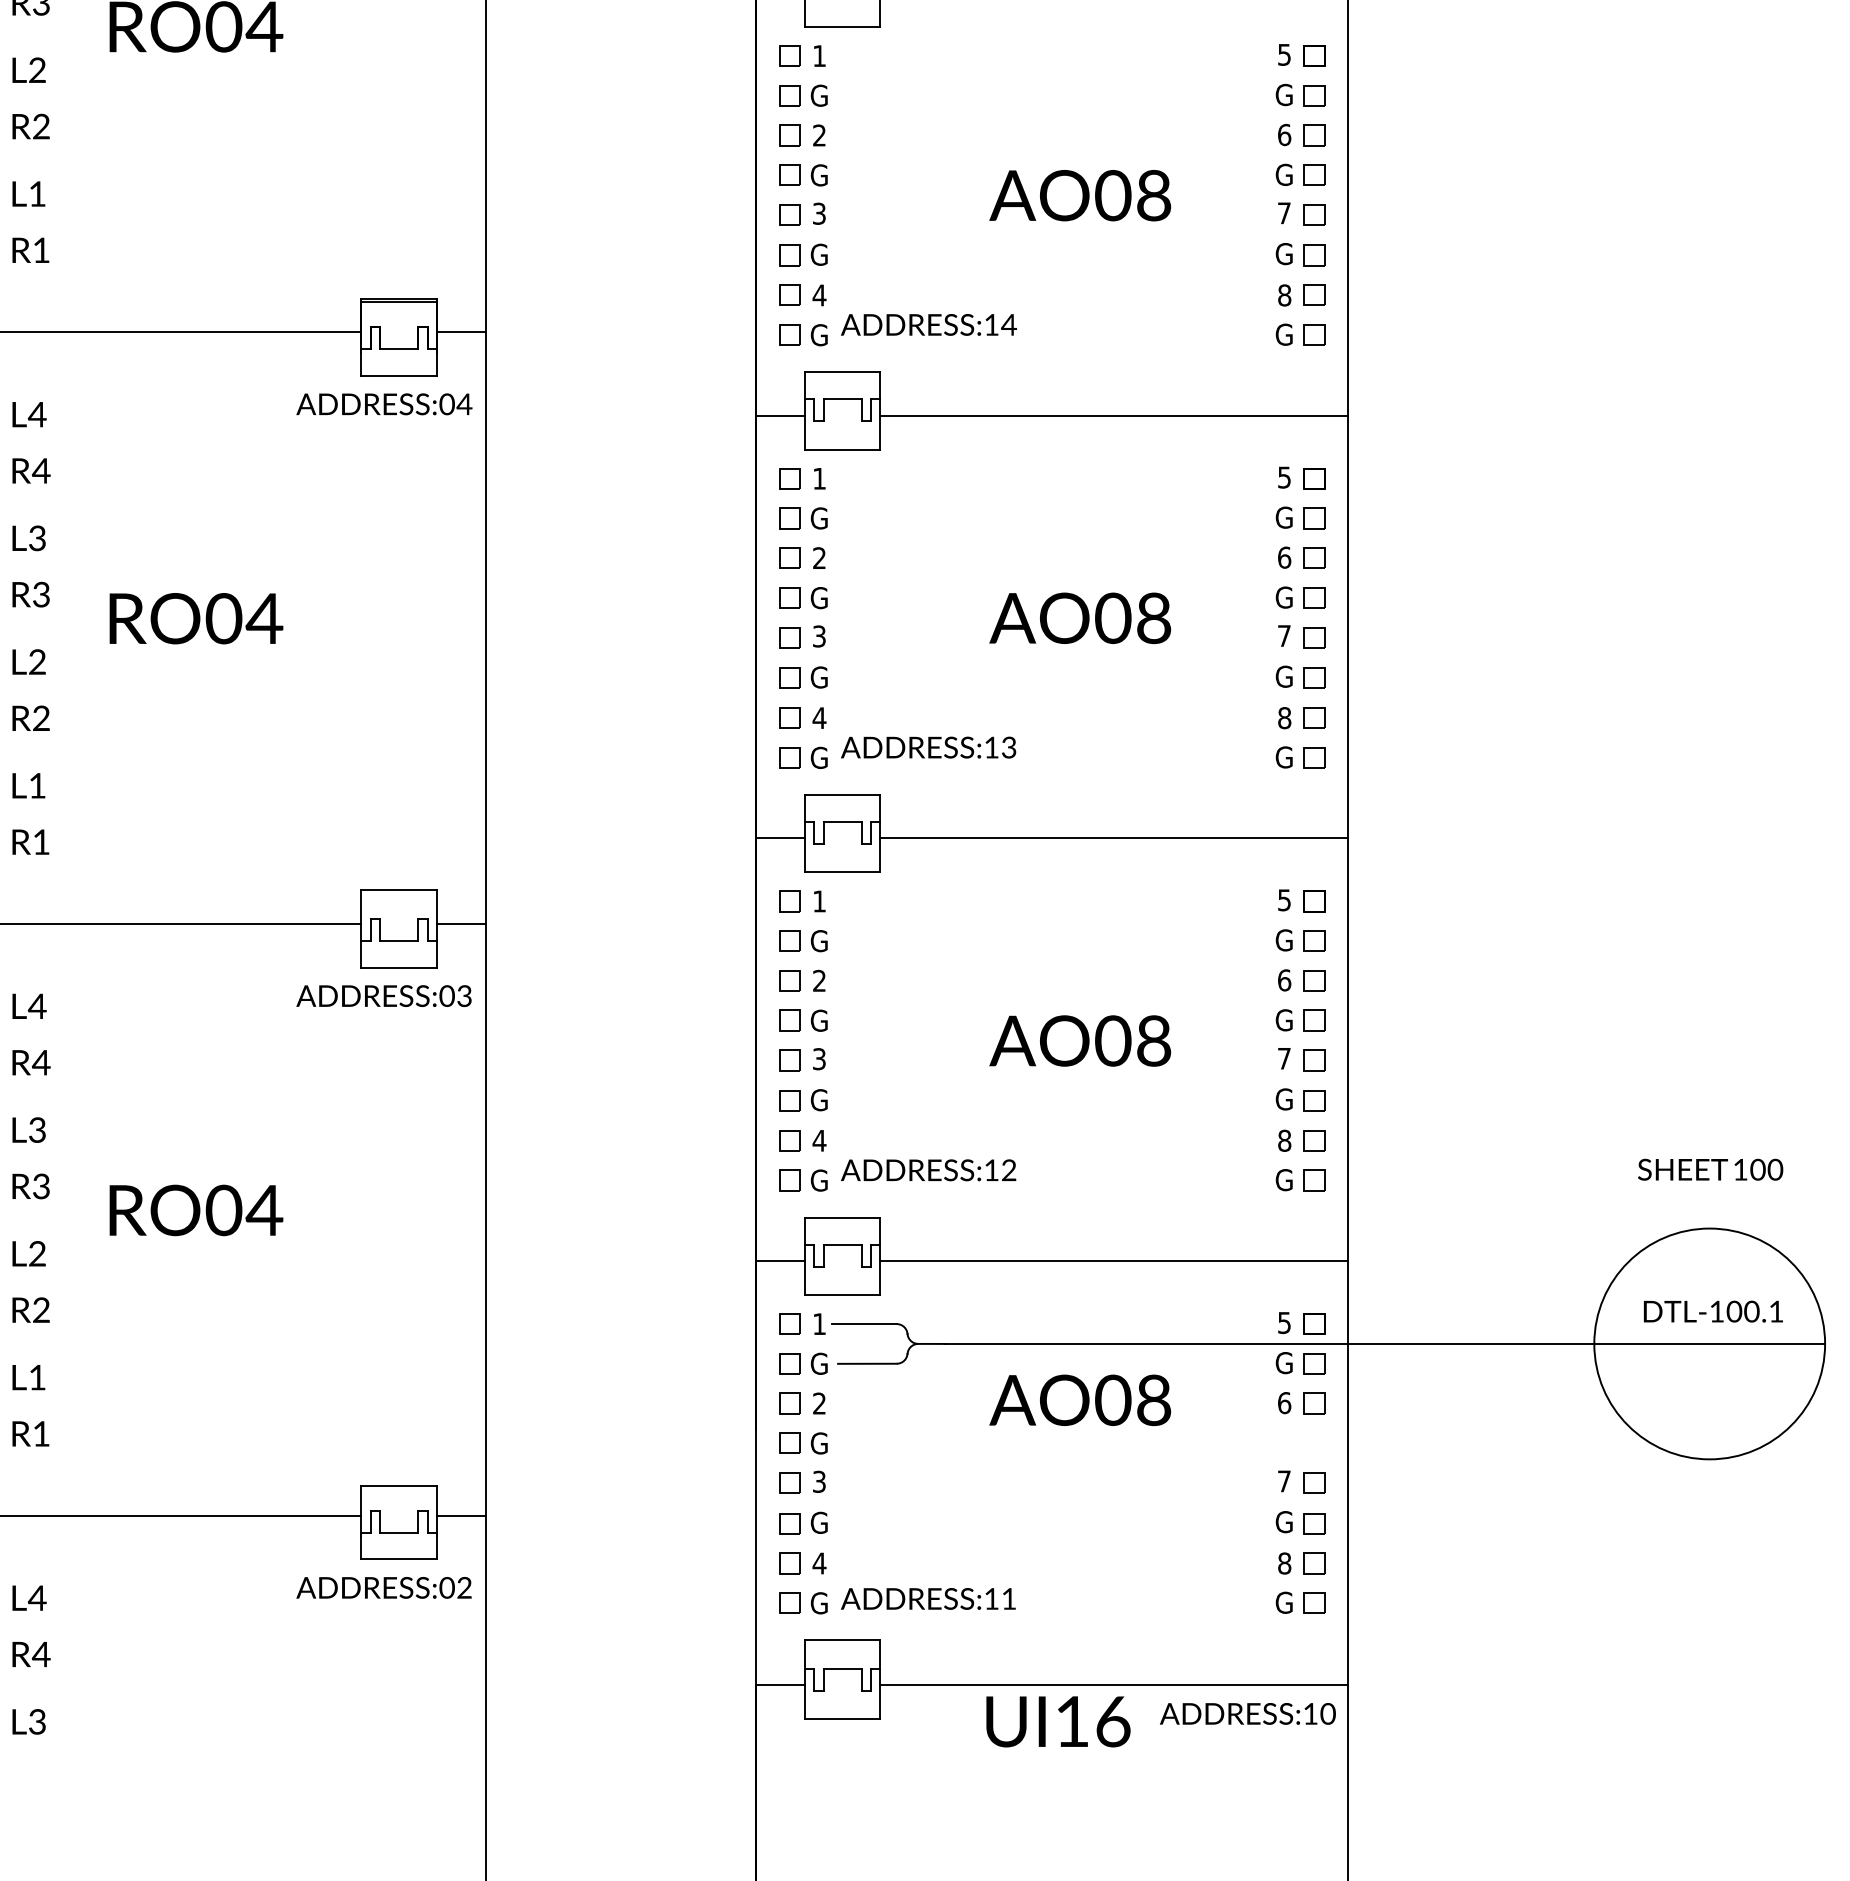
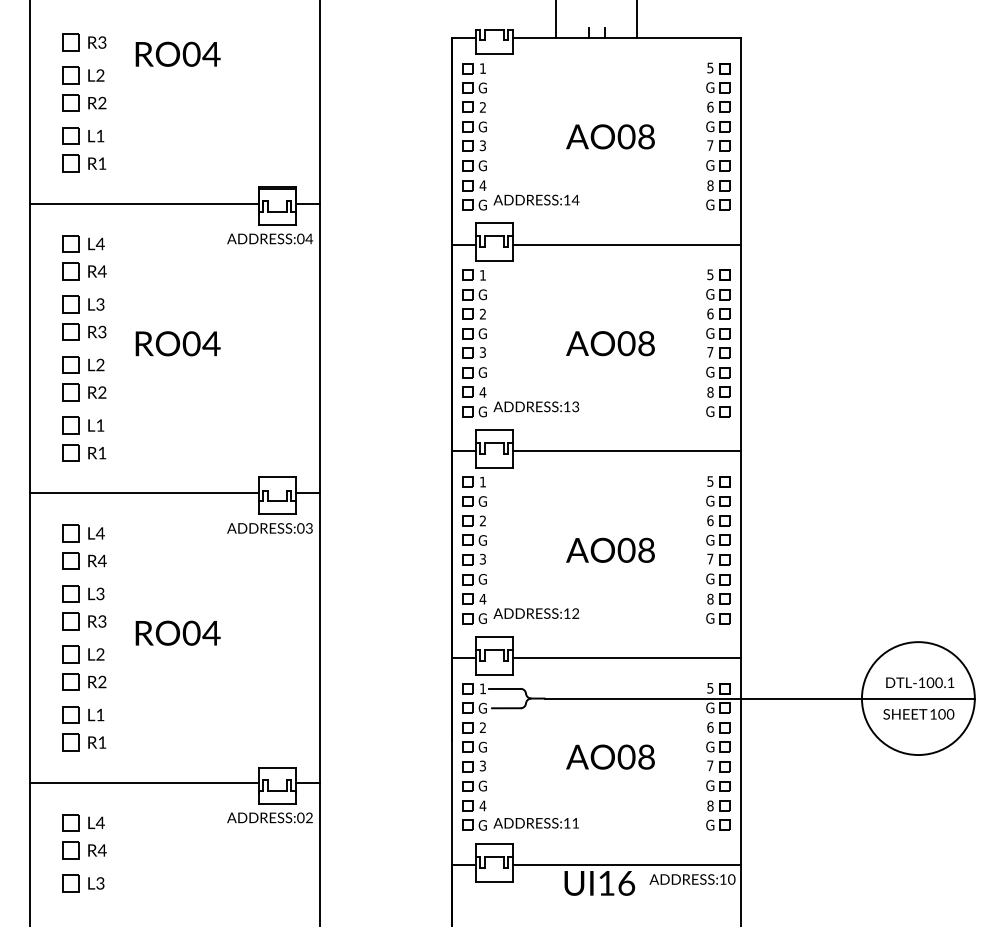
text: (1709, 1170) -> (918, 714), moved
text: (1080, 1399) -> (610, 756), moved
part: (1301, 1441) -> (718, 746), added

